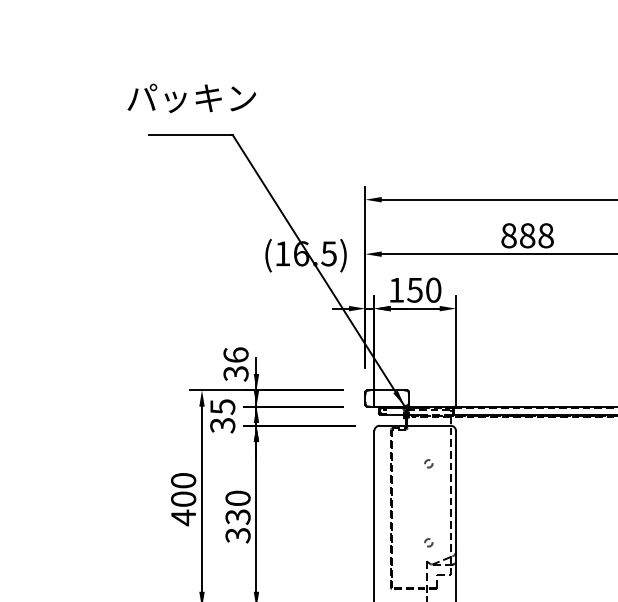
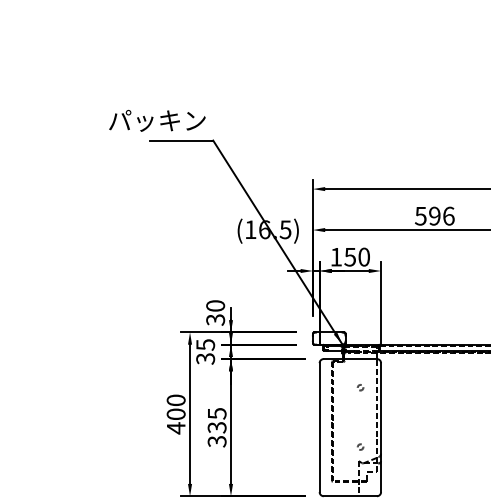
text: (191, 97) -> (157, 120), moved
text: (527, 234) -> (434, 215), 888 -> 596
text: (235, 354) -> (215, 305), 36 -> 30
text: (237, 498) -> (216, 413), 330 -> 335

